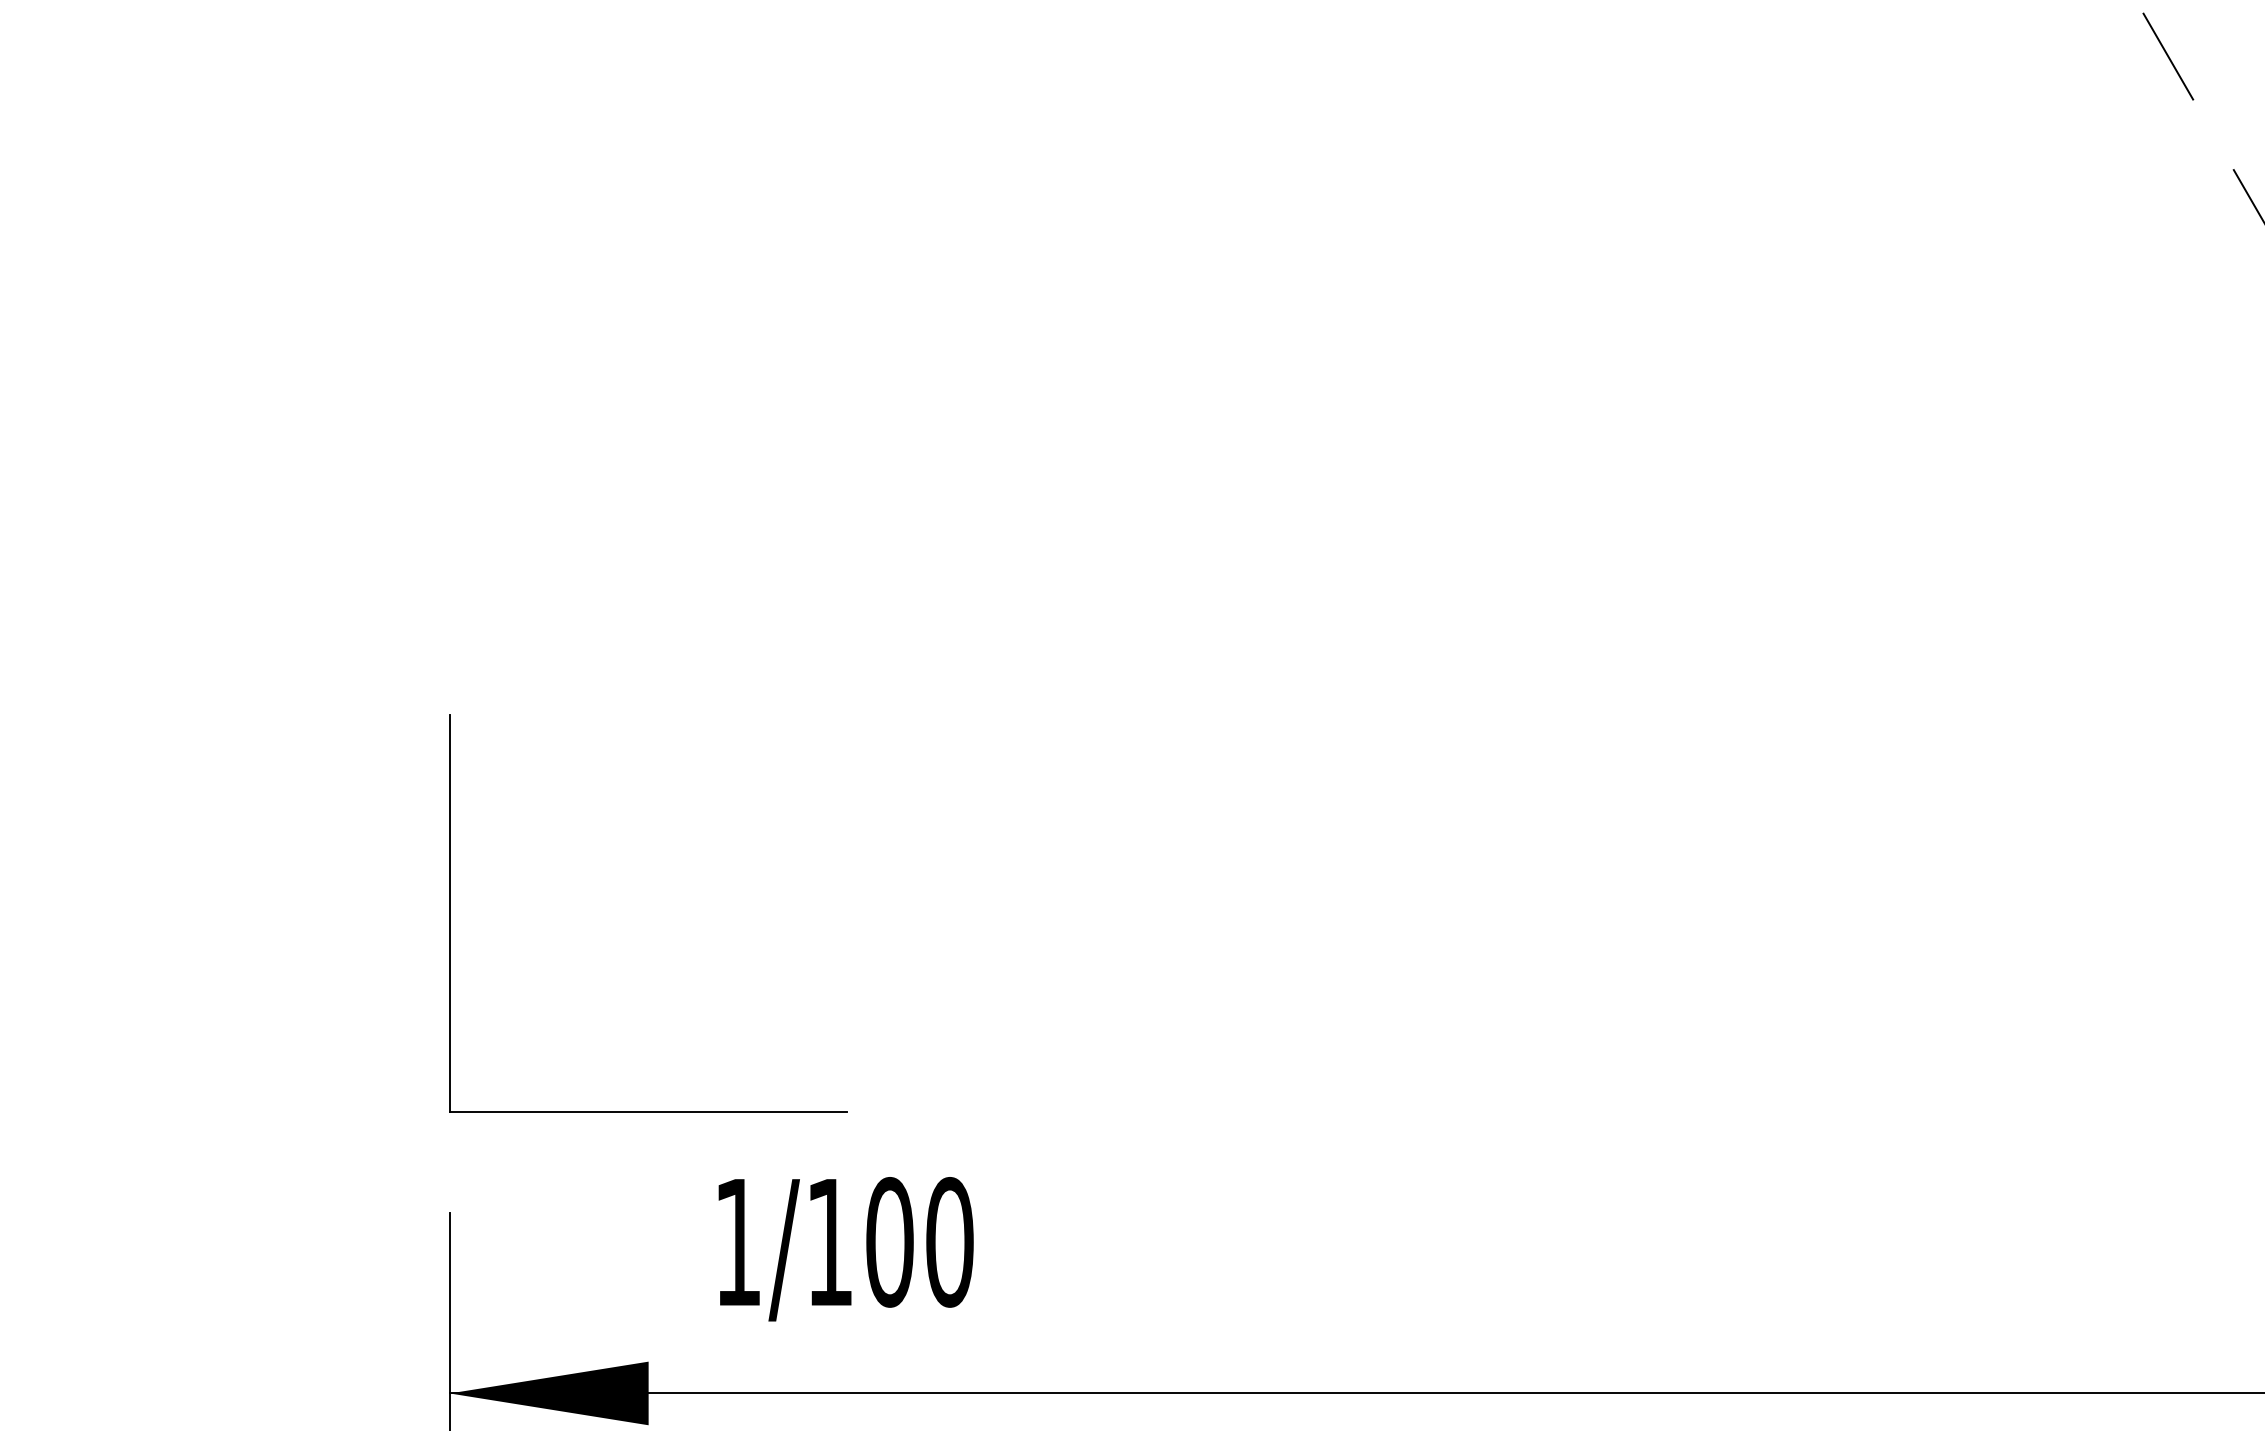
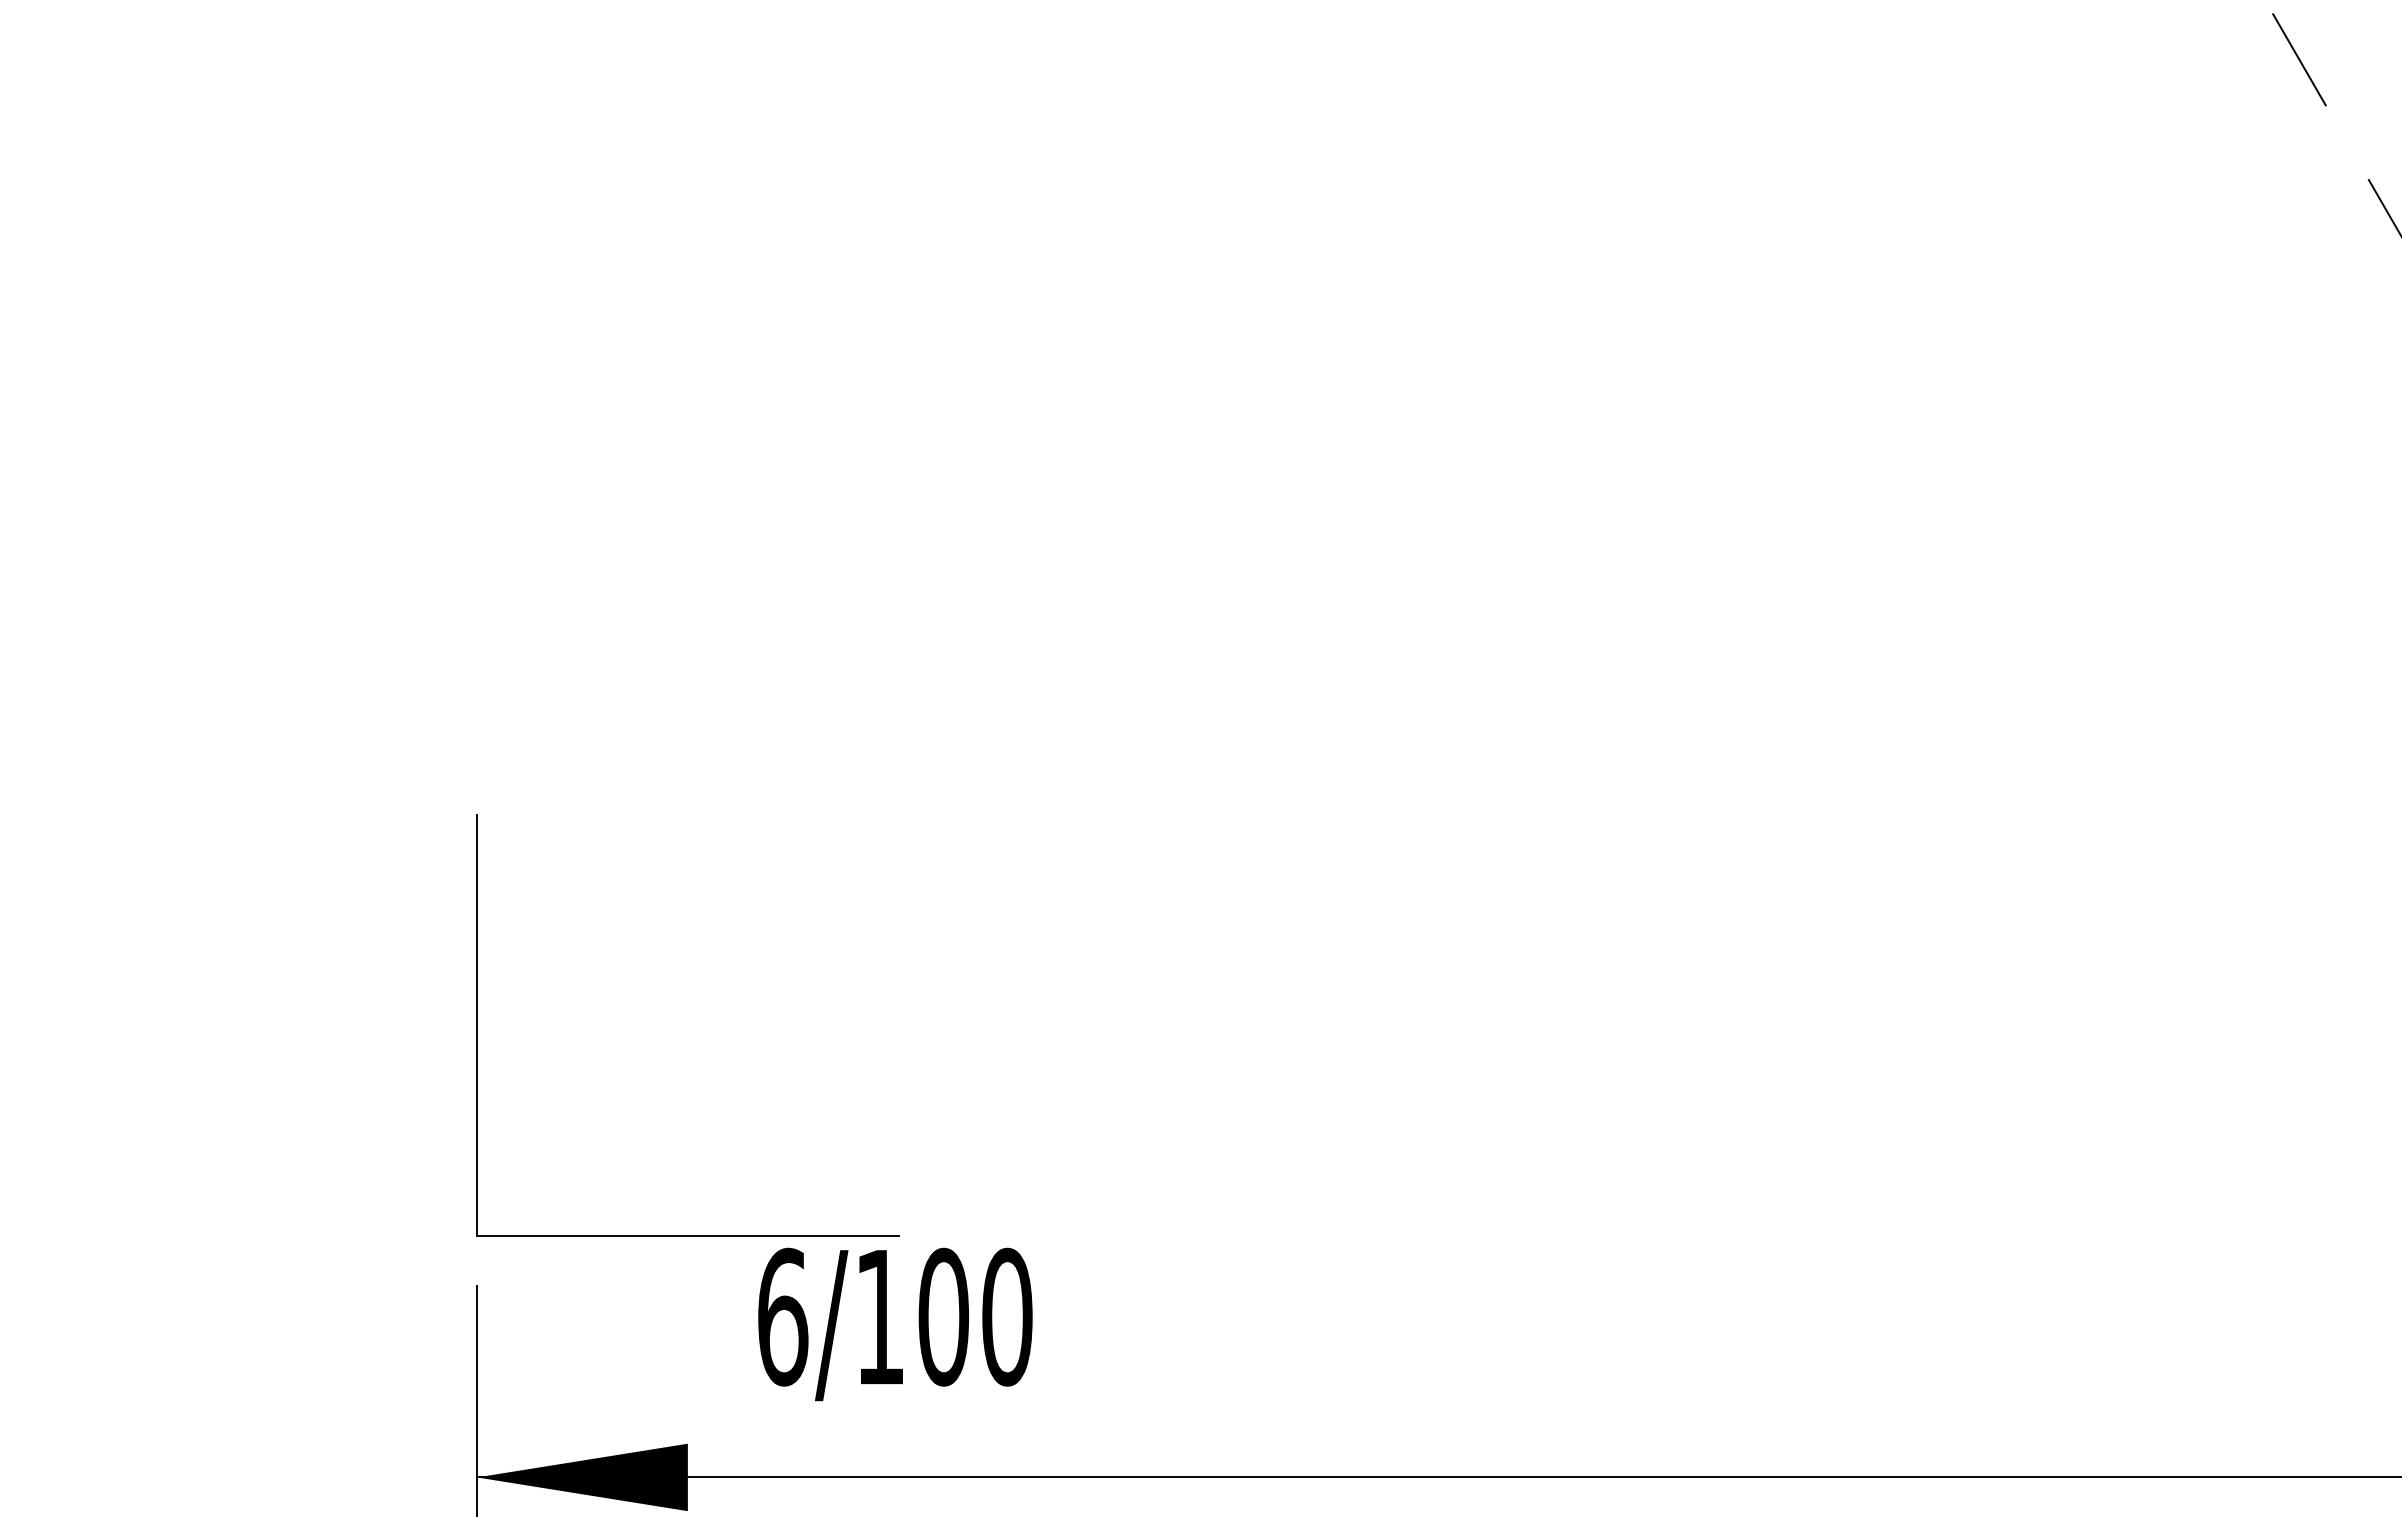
part: (450, 913) -> (477, 1025), moved
text: (738, 1241) -> (783, 1316), 1/100 -> 6/100

